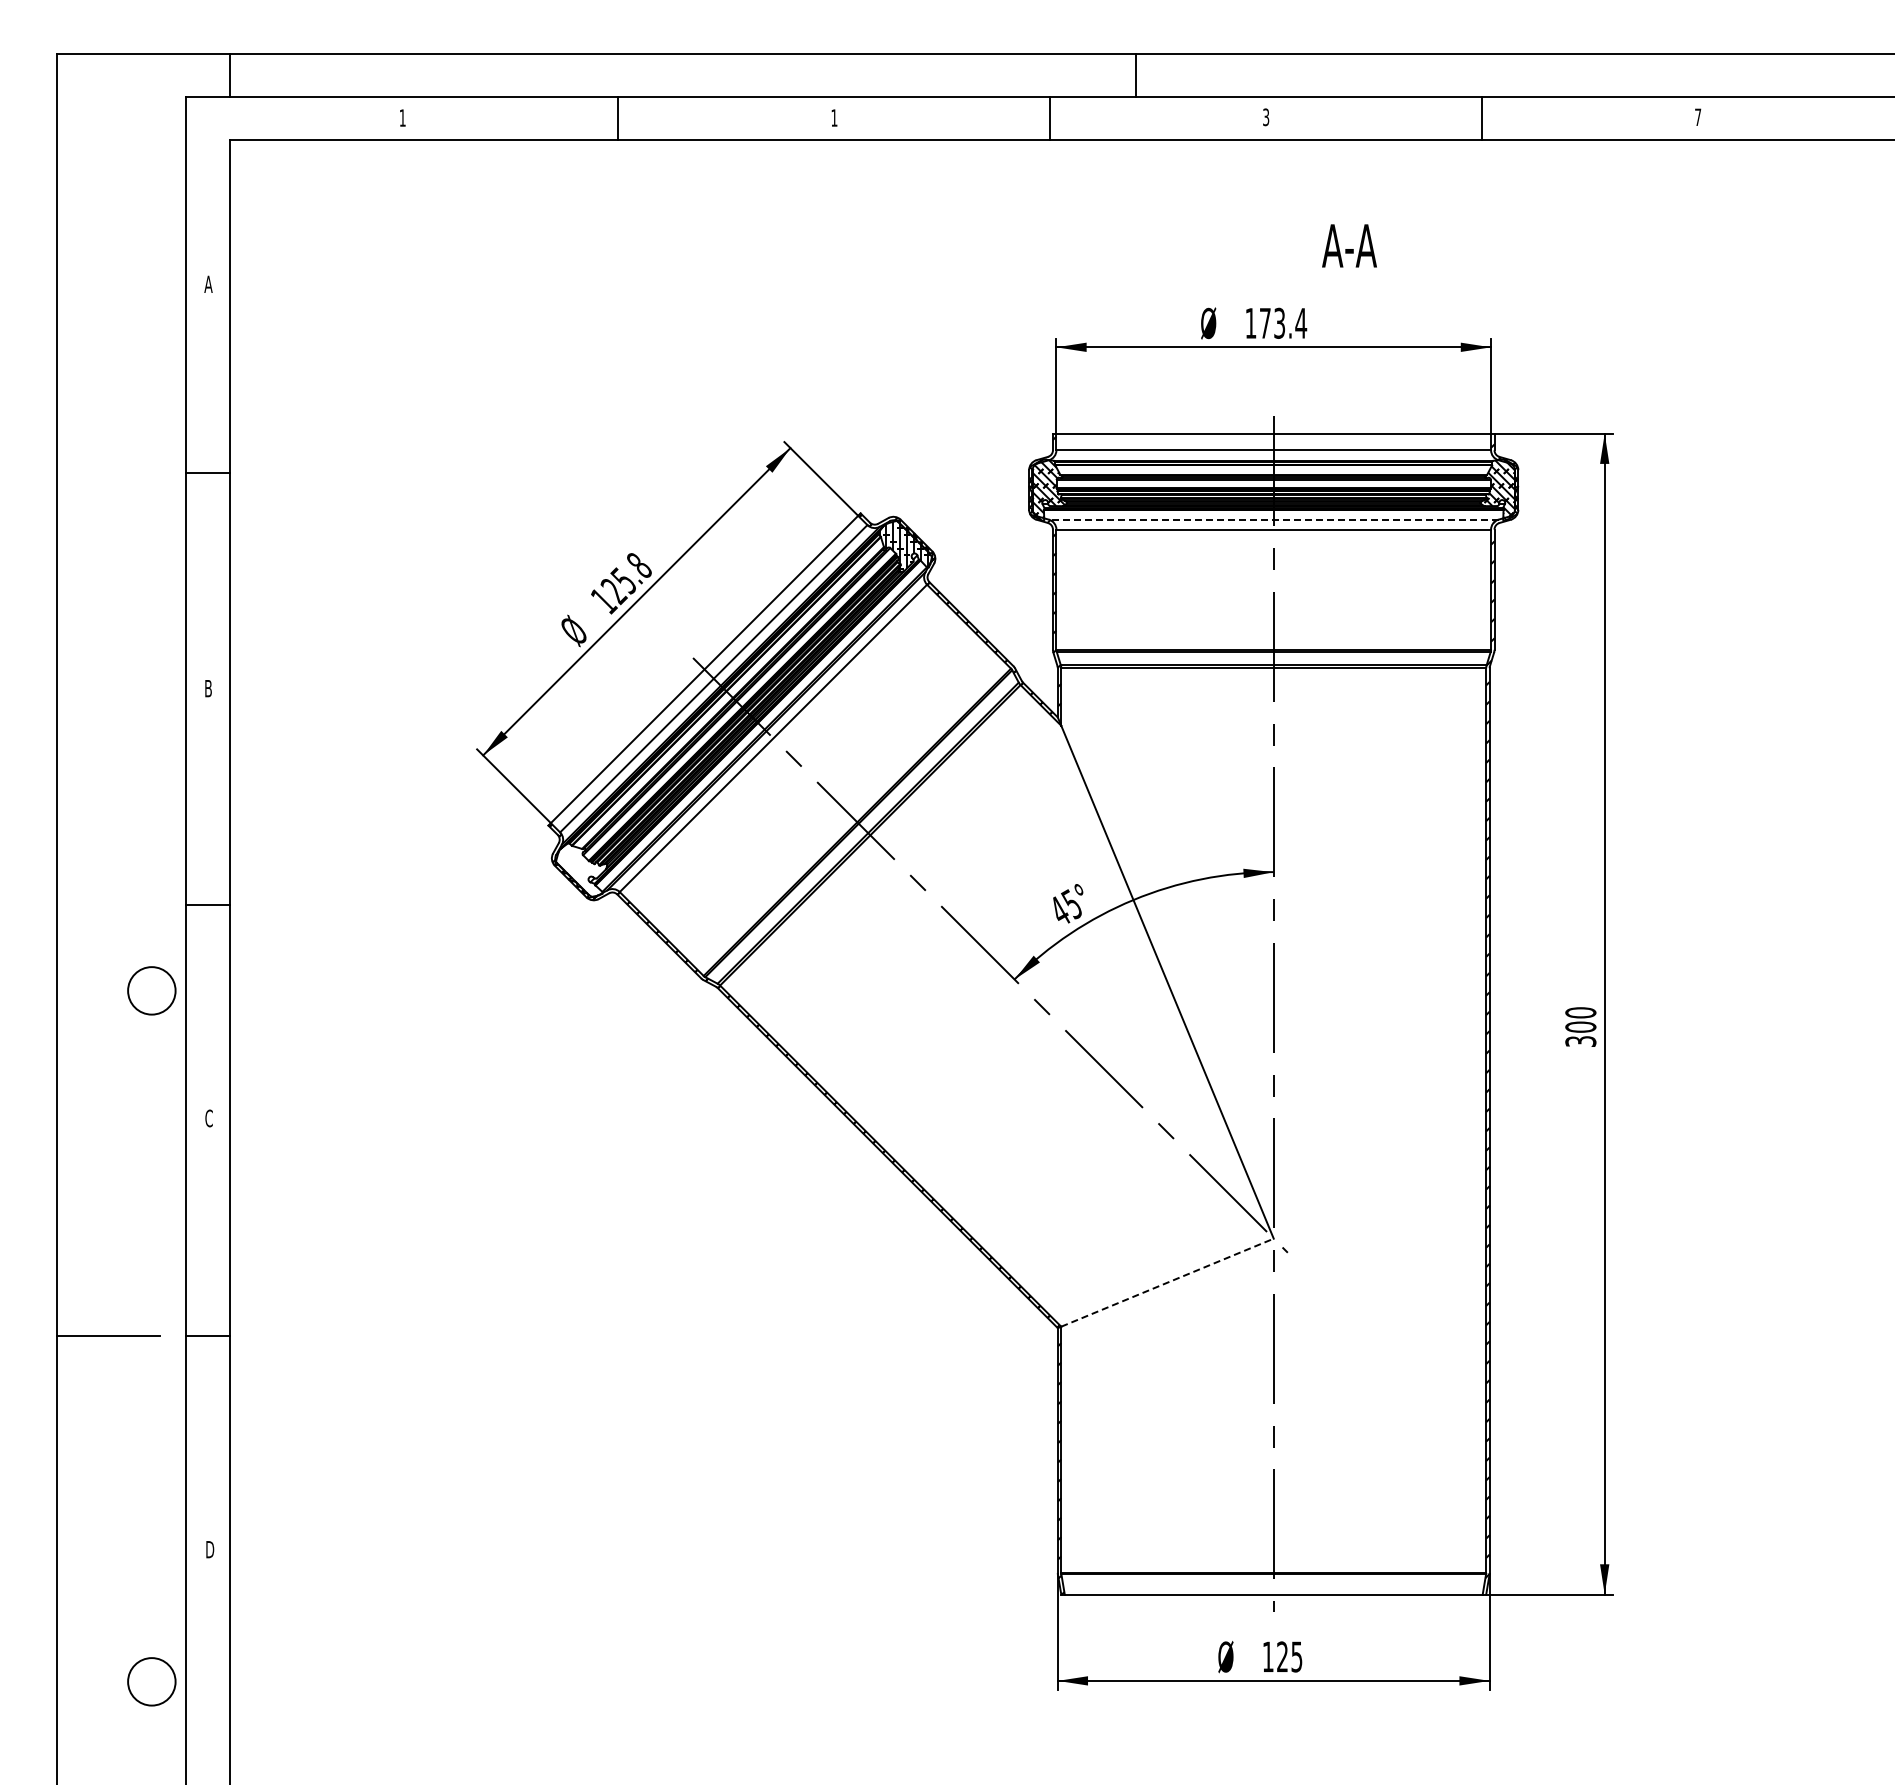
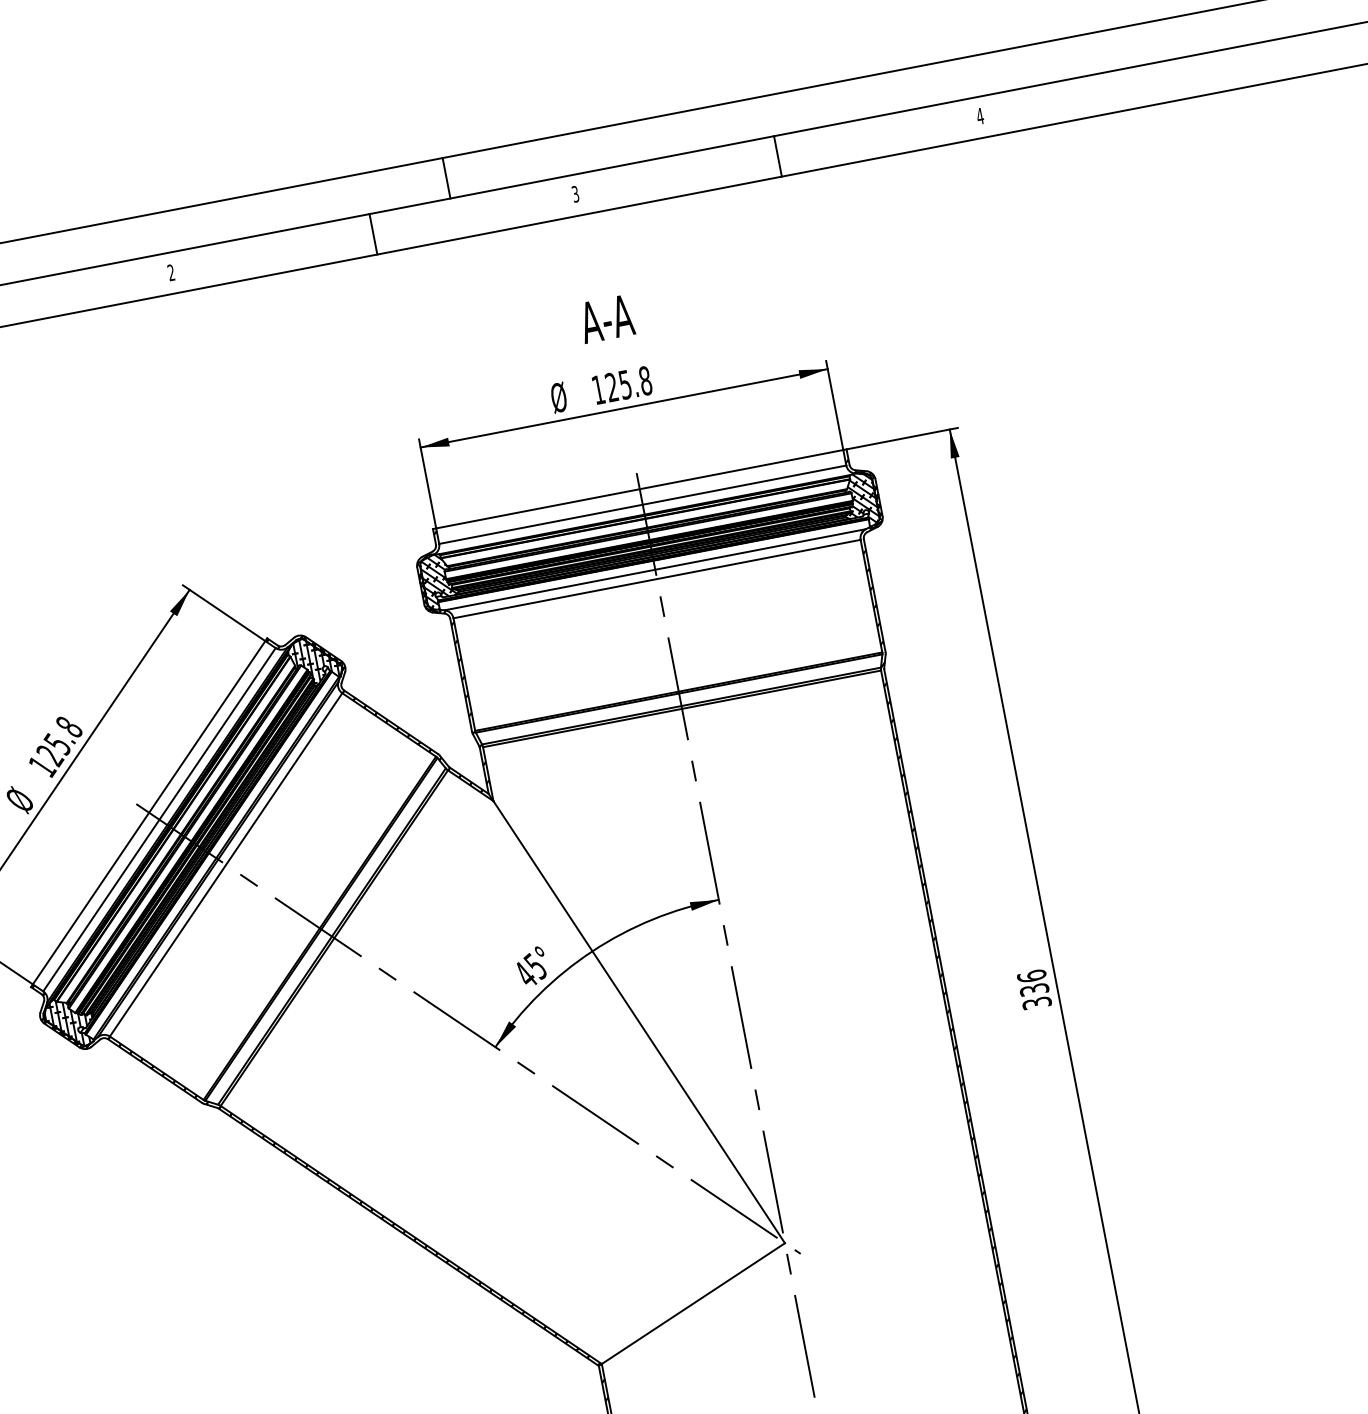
text: (1697, 116) -> (979, 115), 7 -> 4
text: (834, 117) -> (171, 272), 1 -> 2
text: (1349, 245) -> (606, 318), moved
text: (1283, 322) -> (628, 383), 173.4 -> 125.8
line: (1273, 519) -> (655, 569), dashed -> solid
hatch: (580, 870) -> (69, 1023), added
text: (1580, 1019) -> (1032, 982), 300 -> 336
line: (1167, 1282) -> (693, 1303), dashed -> solid

